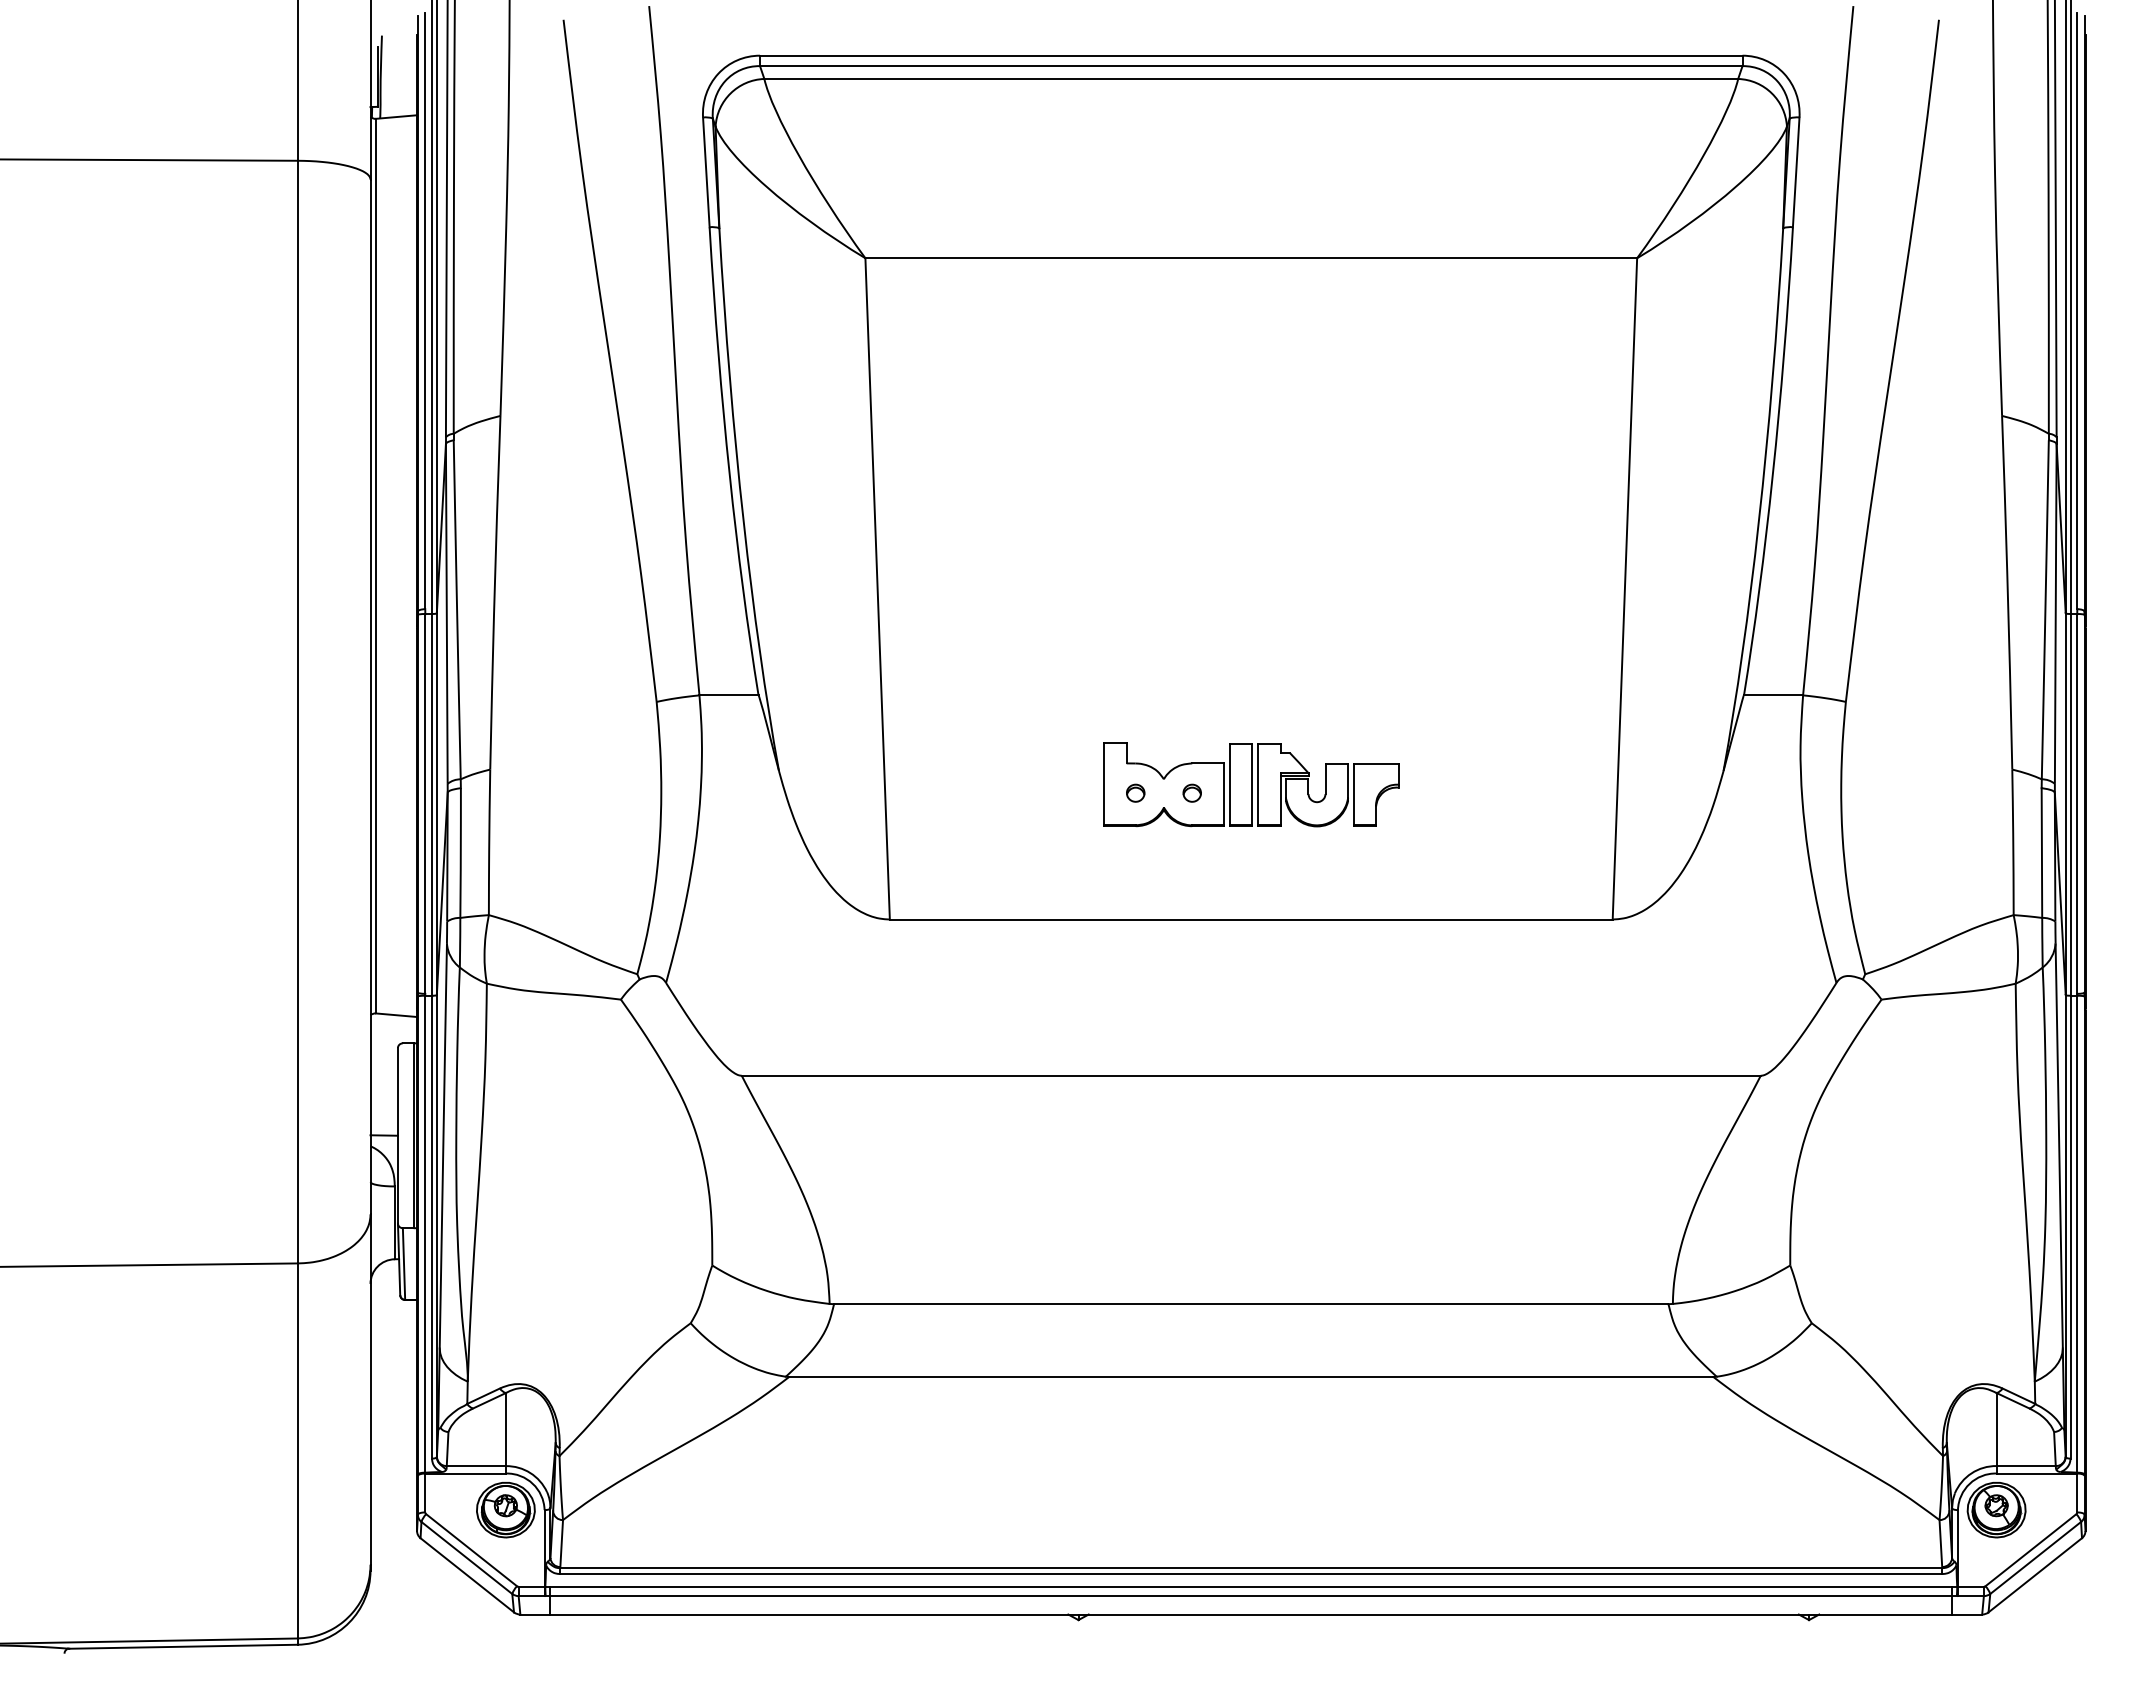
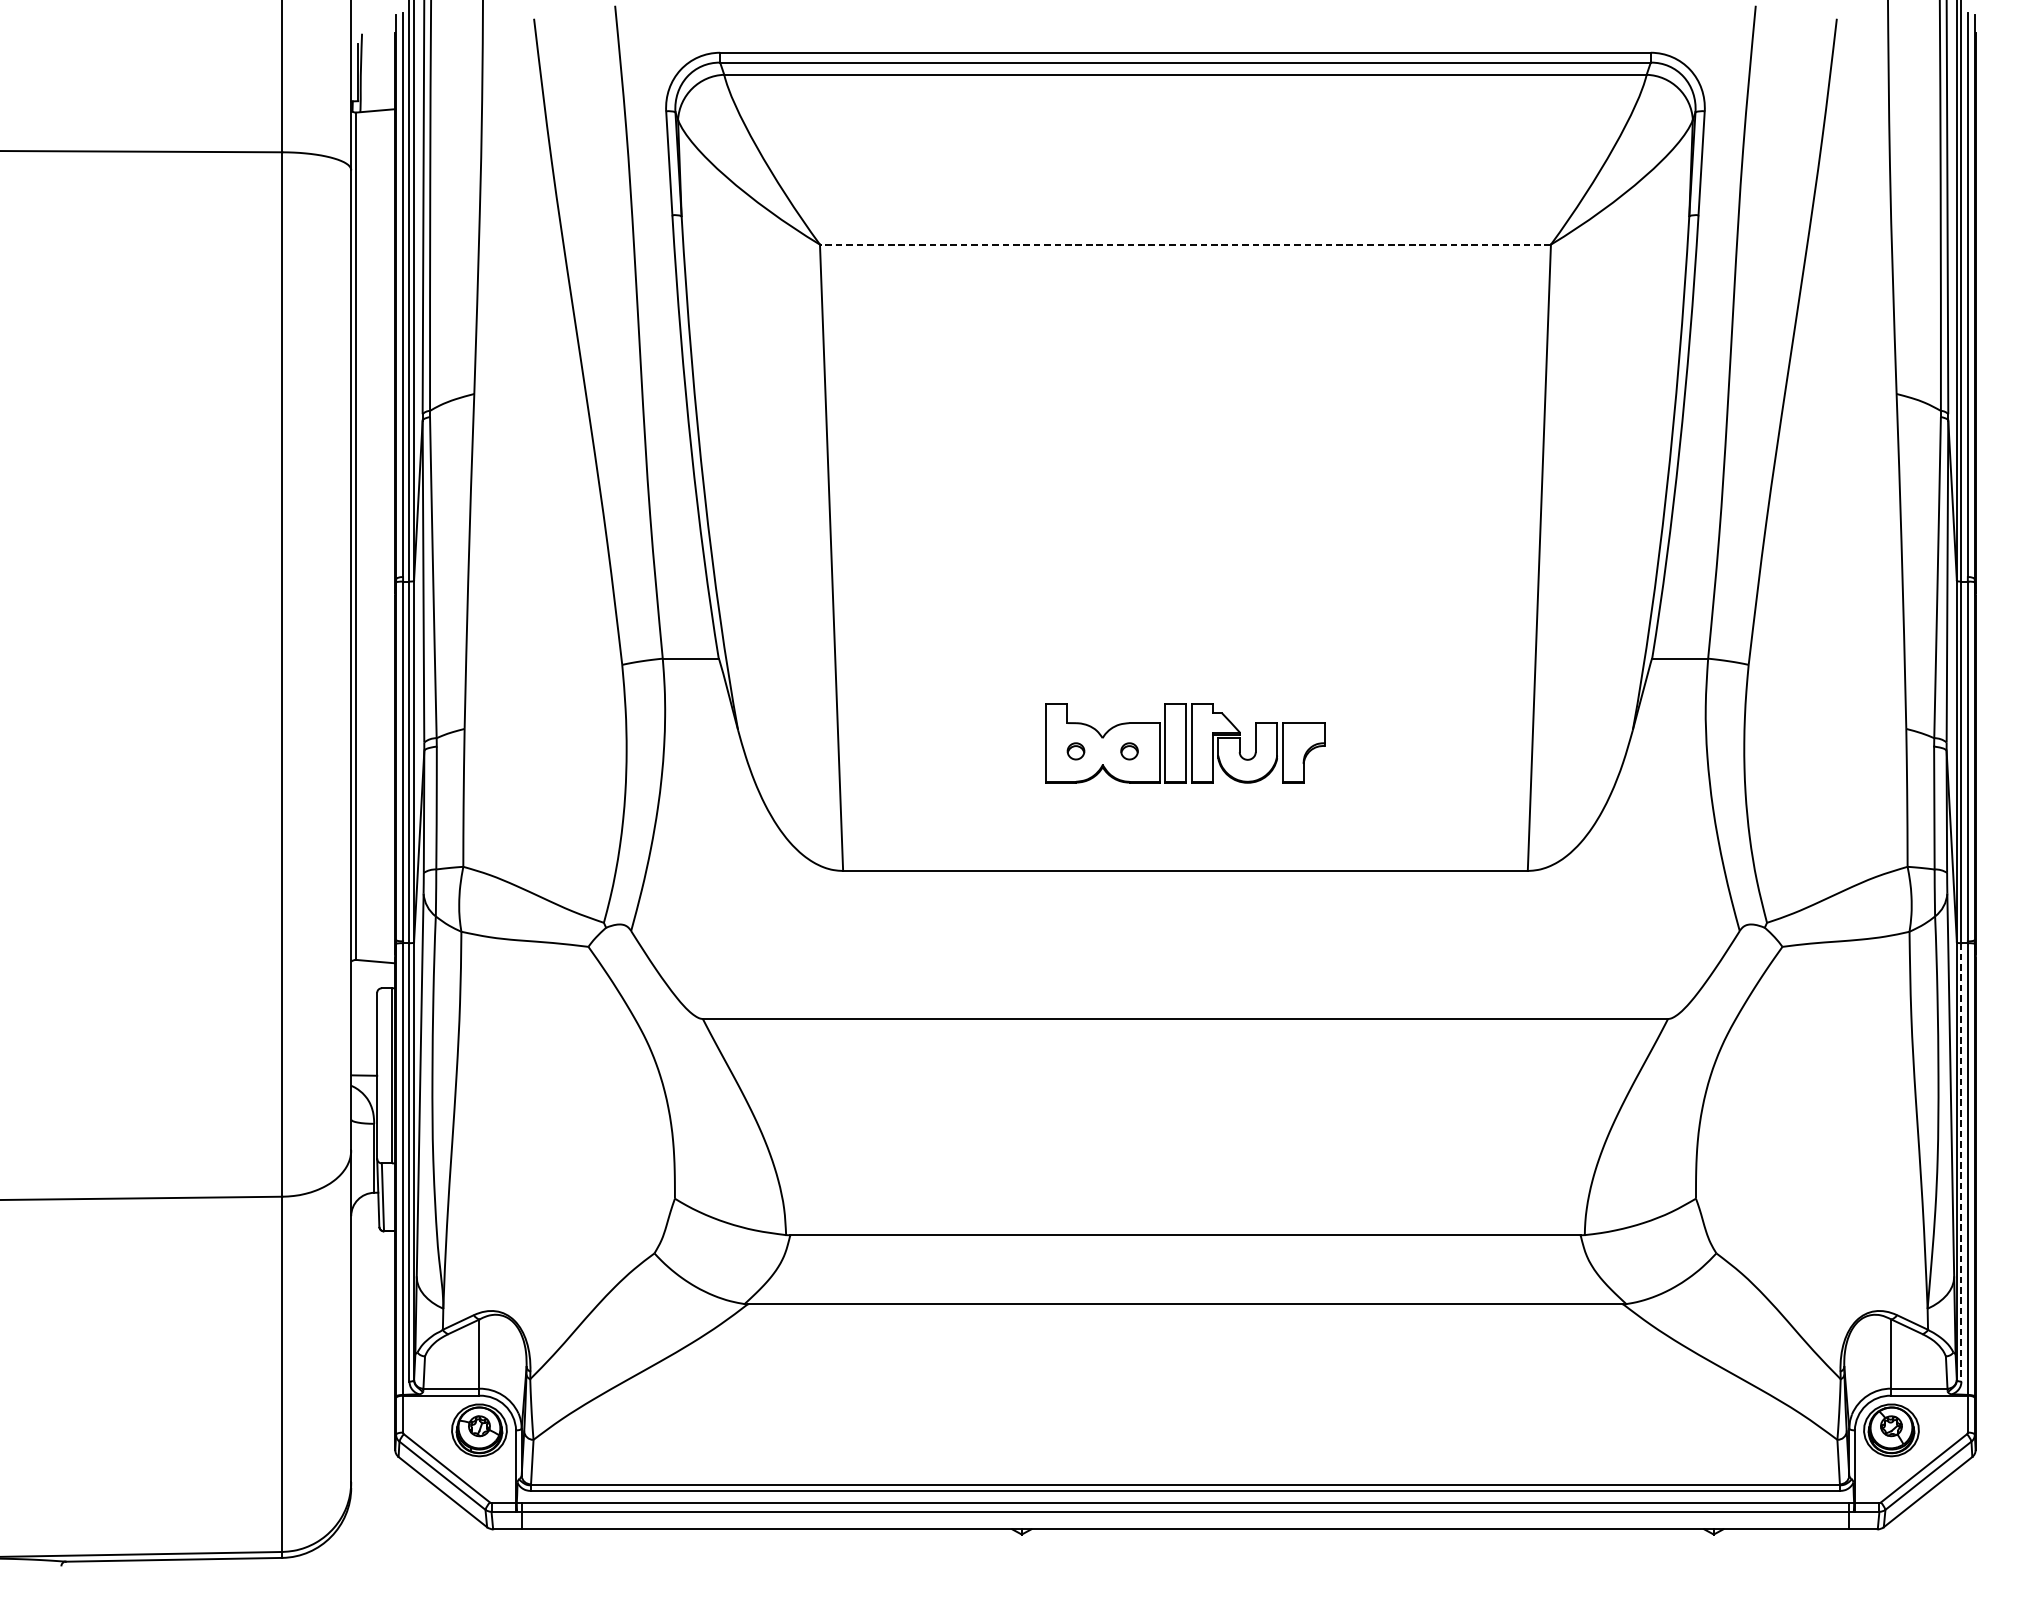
line: (1251, 258) -> (1185, 244), solid -> dashed
line: (2070, 1227) -> (1961, 1162), solid -> dashed

